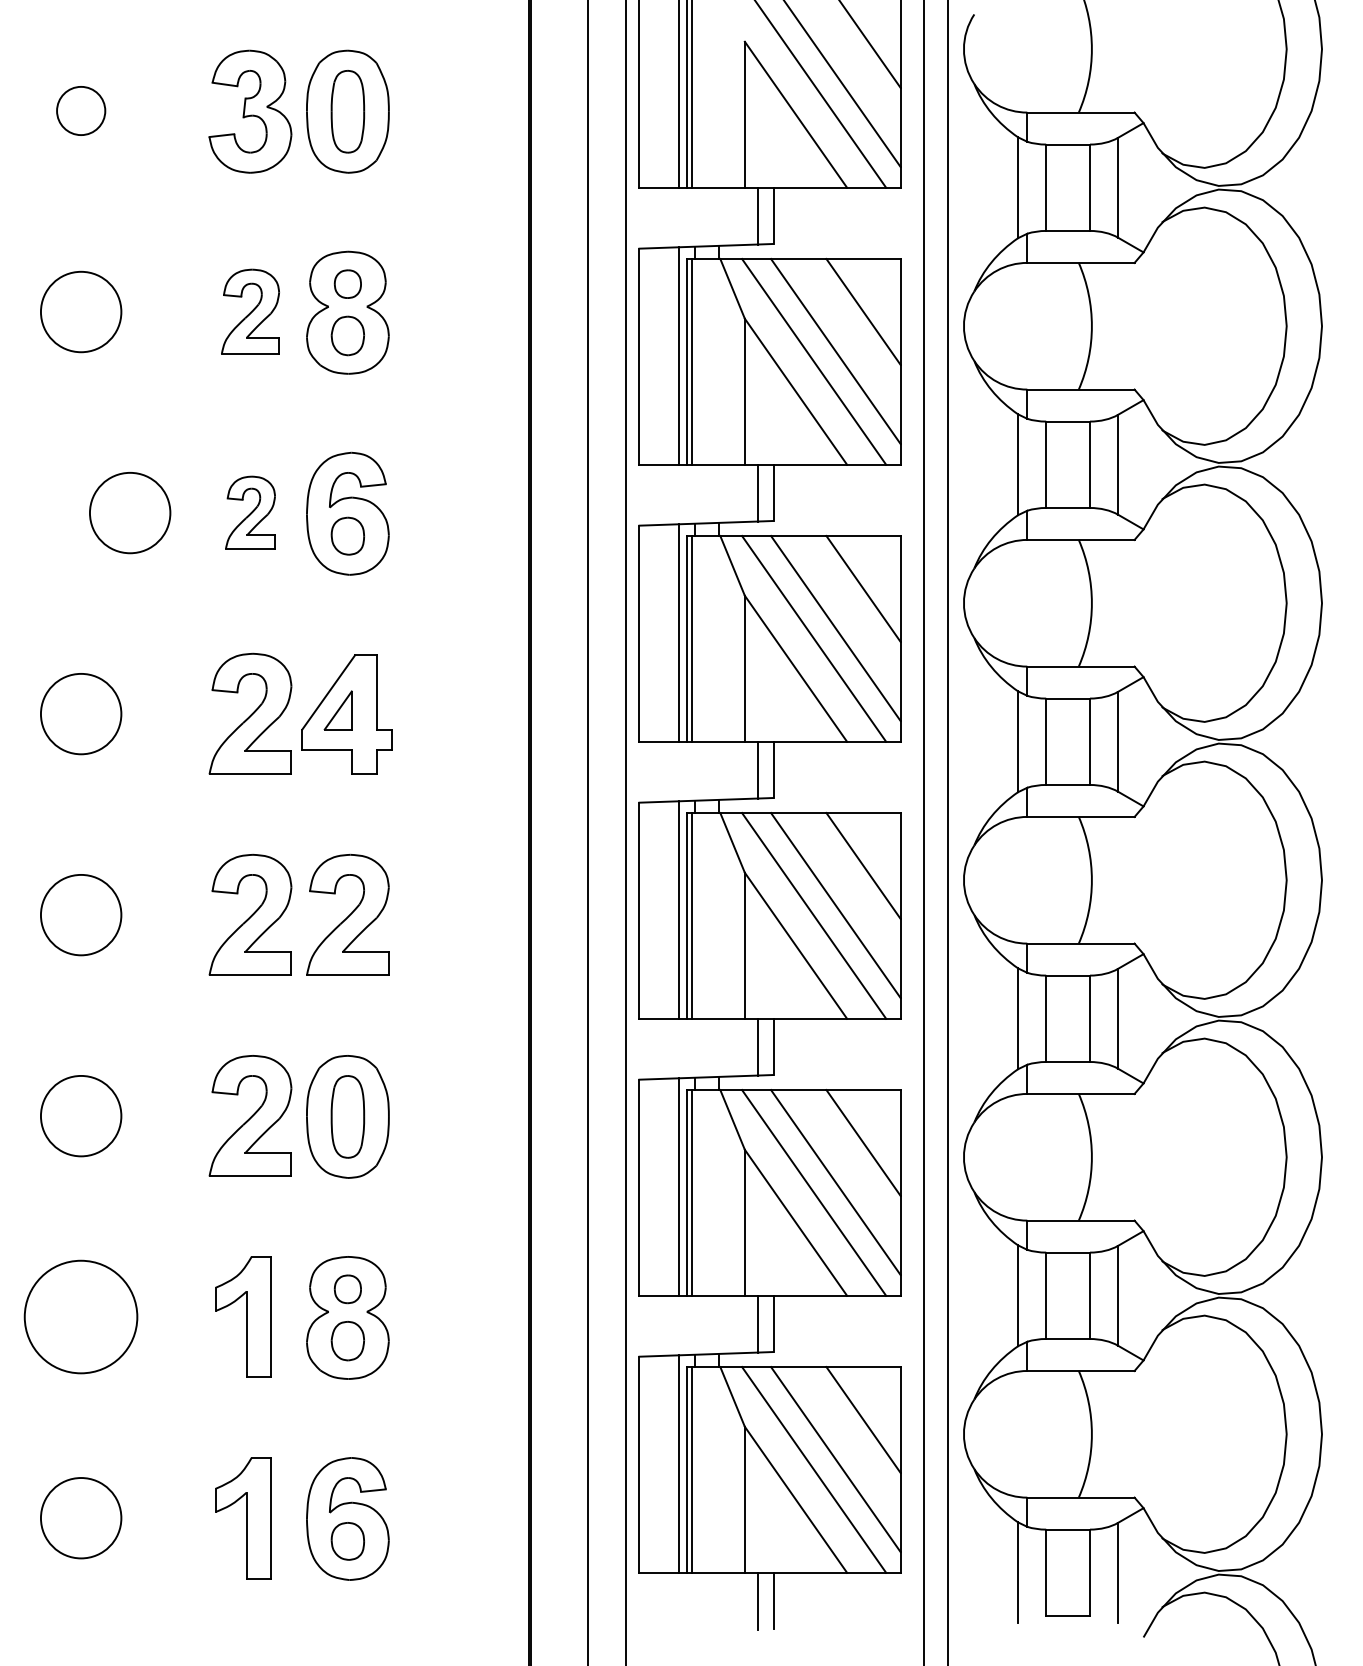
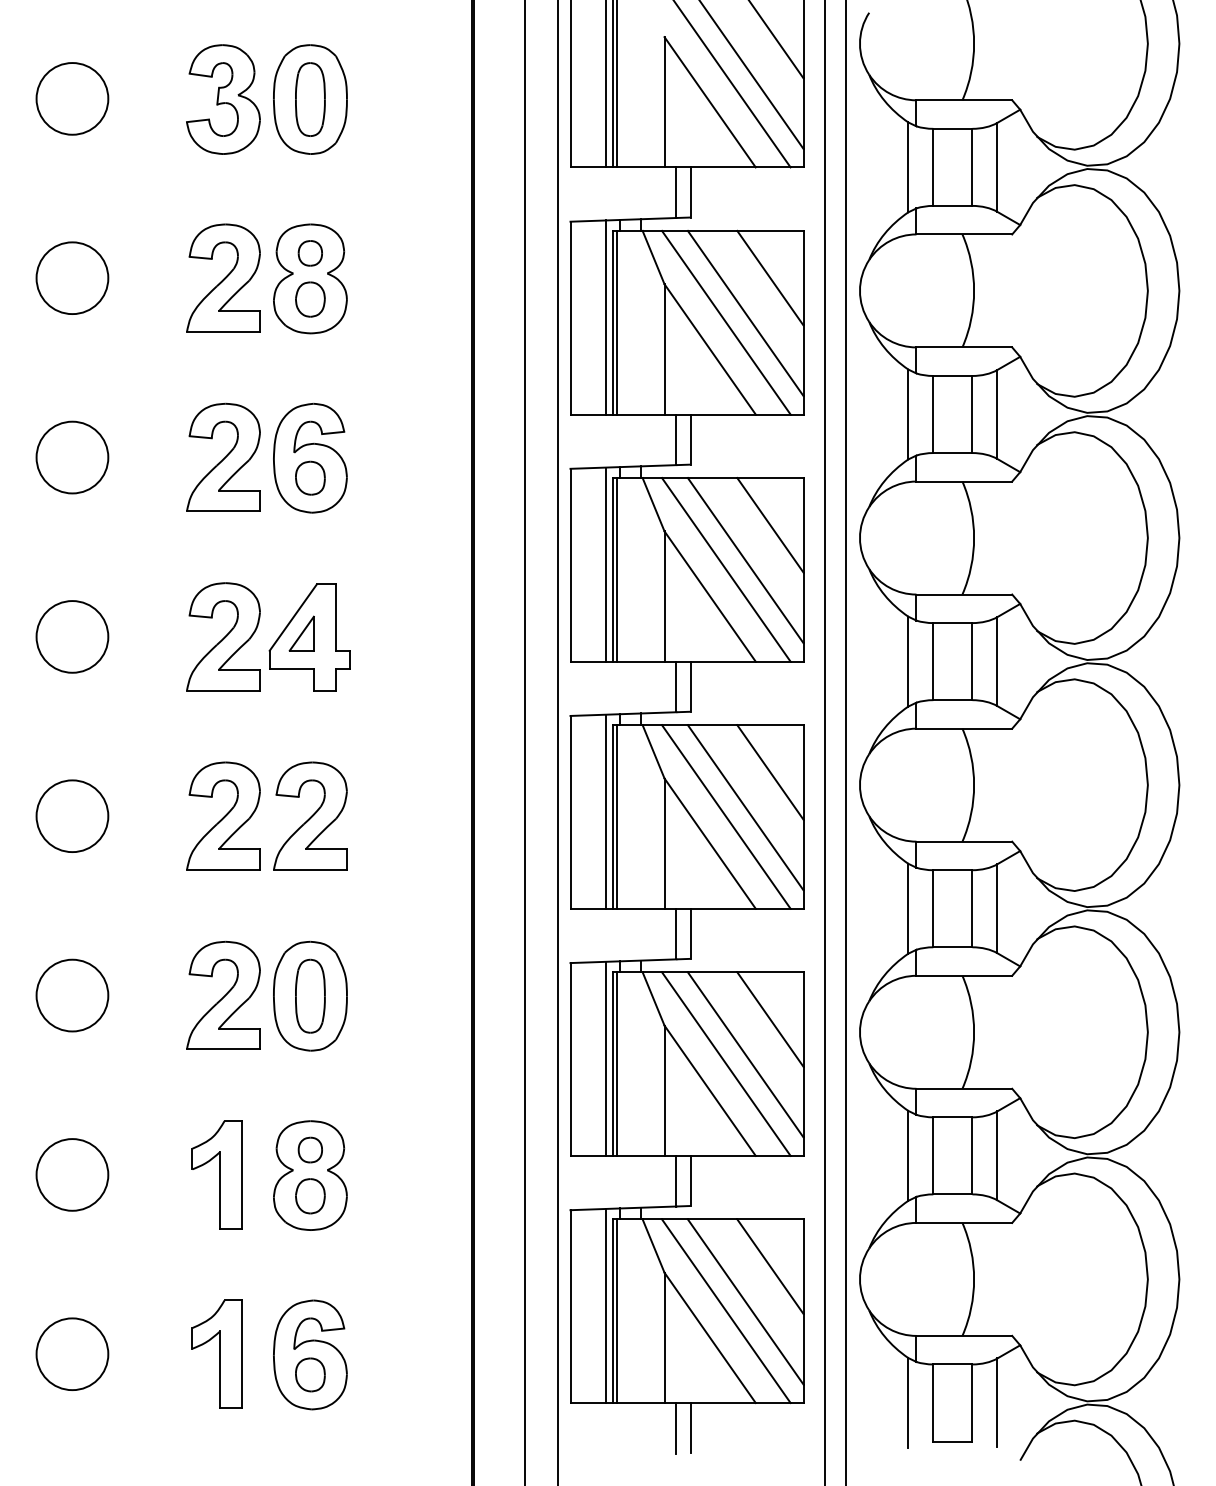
circle: (80, 110) -> (71, 98), size x1.67
part: (250, 311) -> (223, 277), size x1.43
part: (250, 512) -> (223, 457), size x1.67
circle: (130, 513) -> (72, 457), moved
circle: (81, 1317) -> (72, 1175), size x0.71

